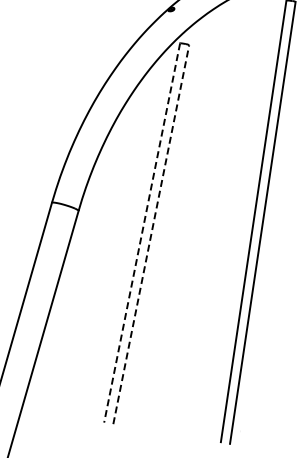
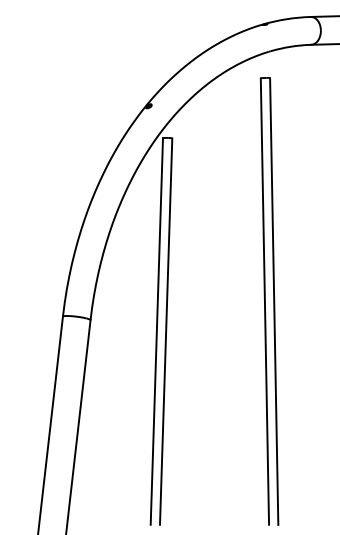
line: (141, 232) -> (156, 331), dashed -> solid
line: (151, 234) -> (166, 331), dashed -> solid

